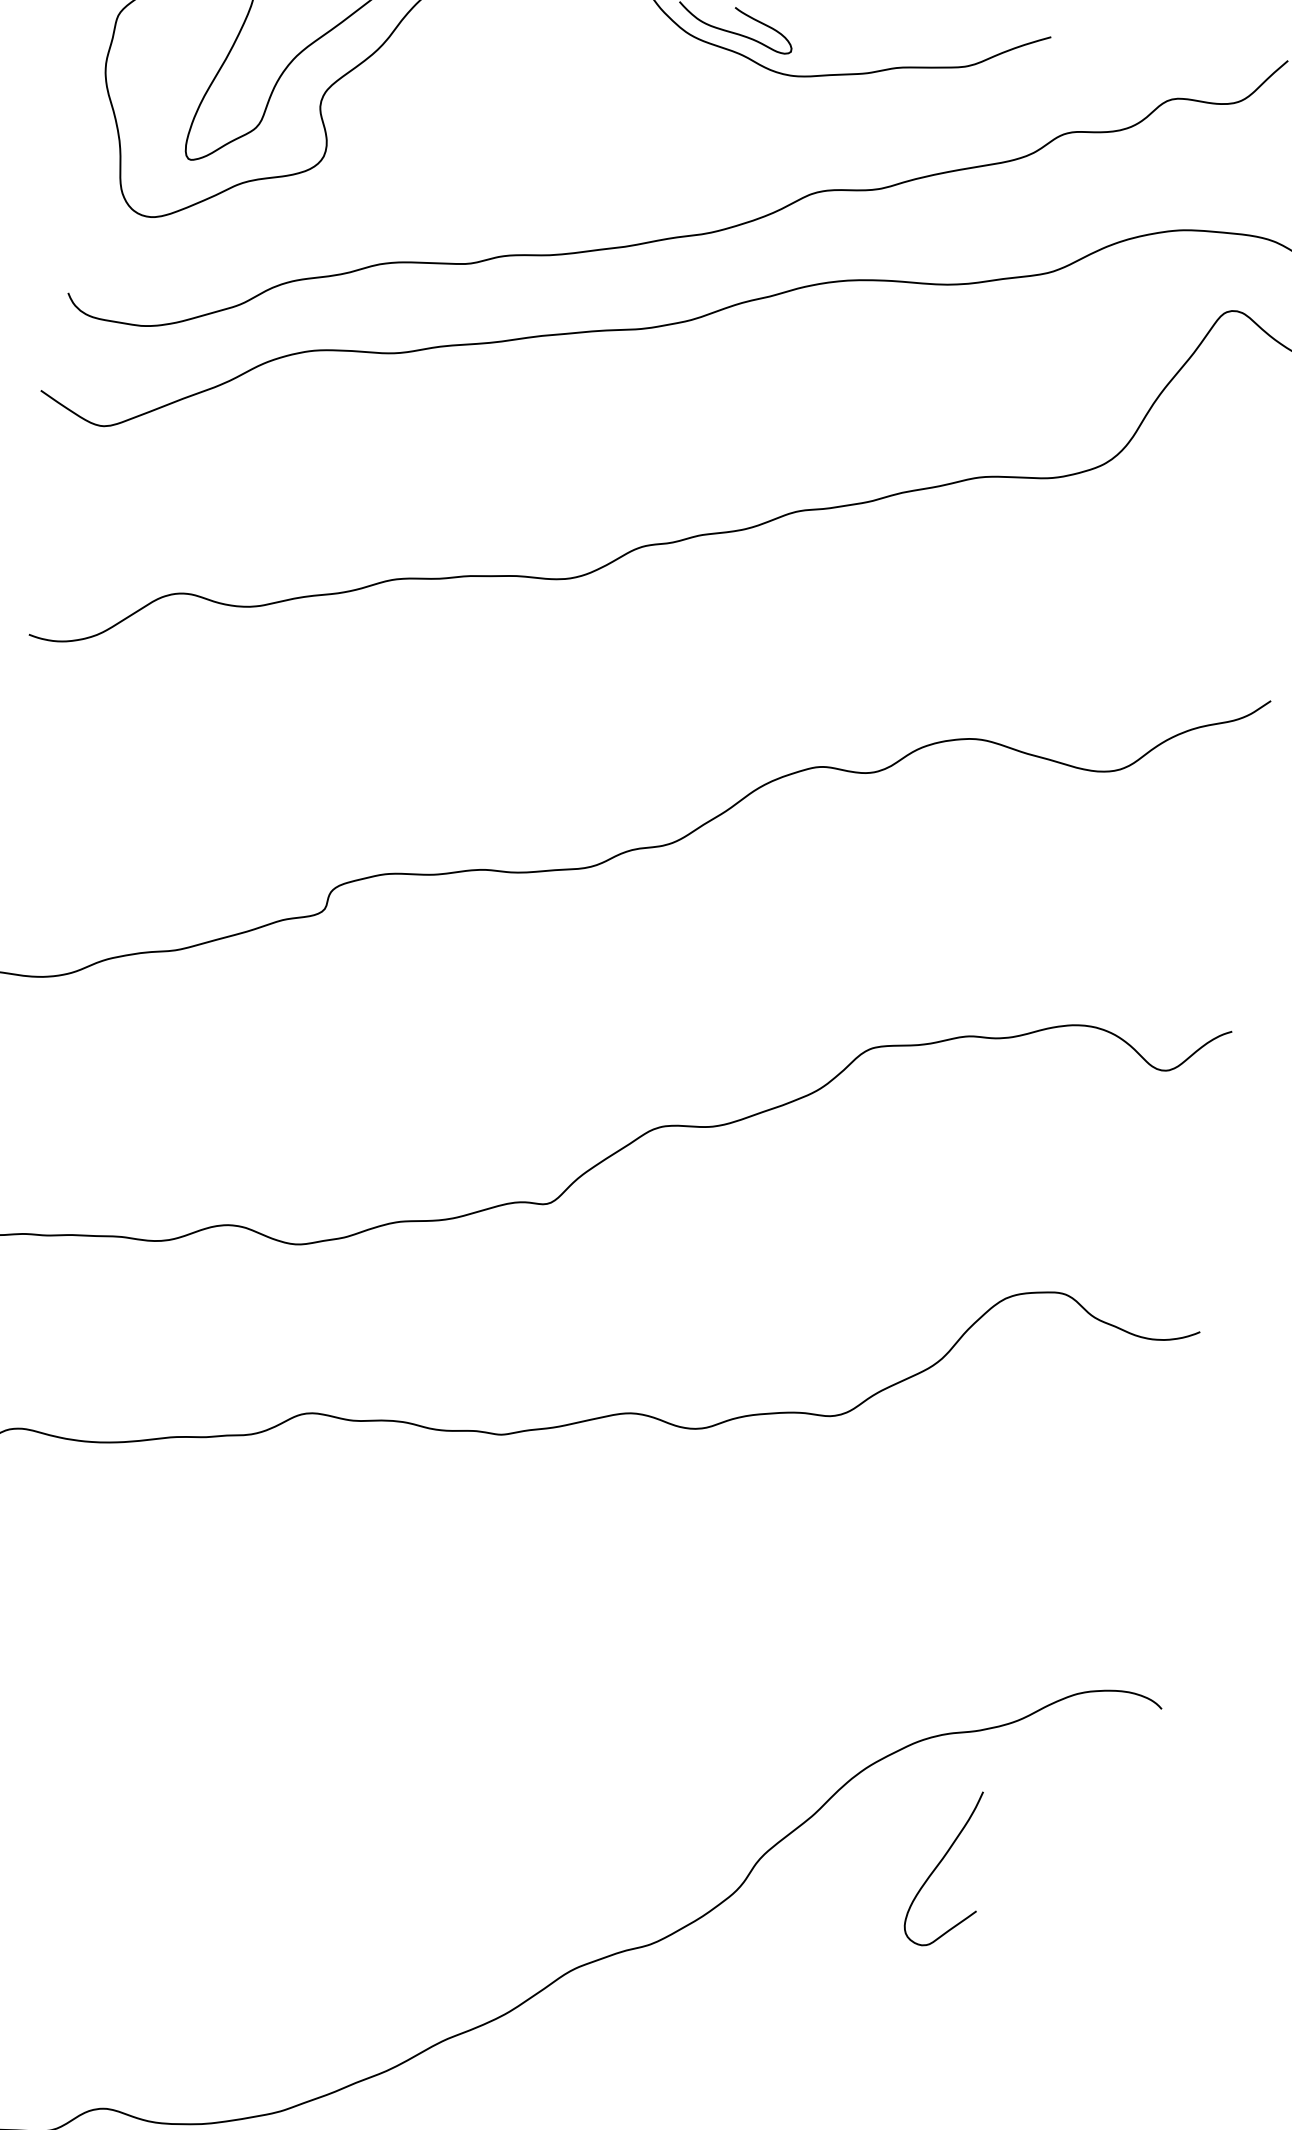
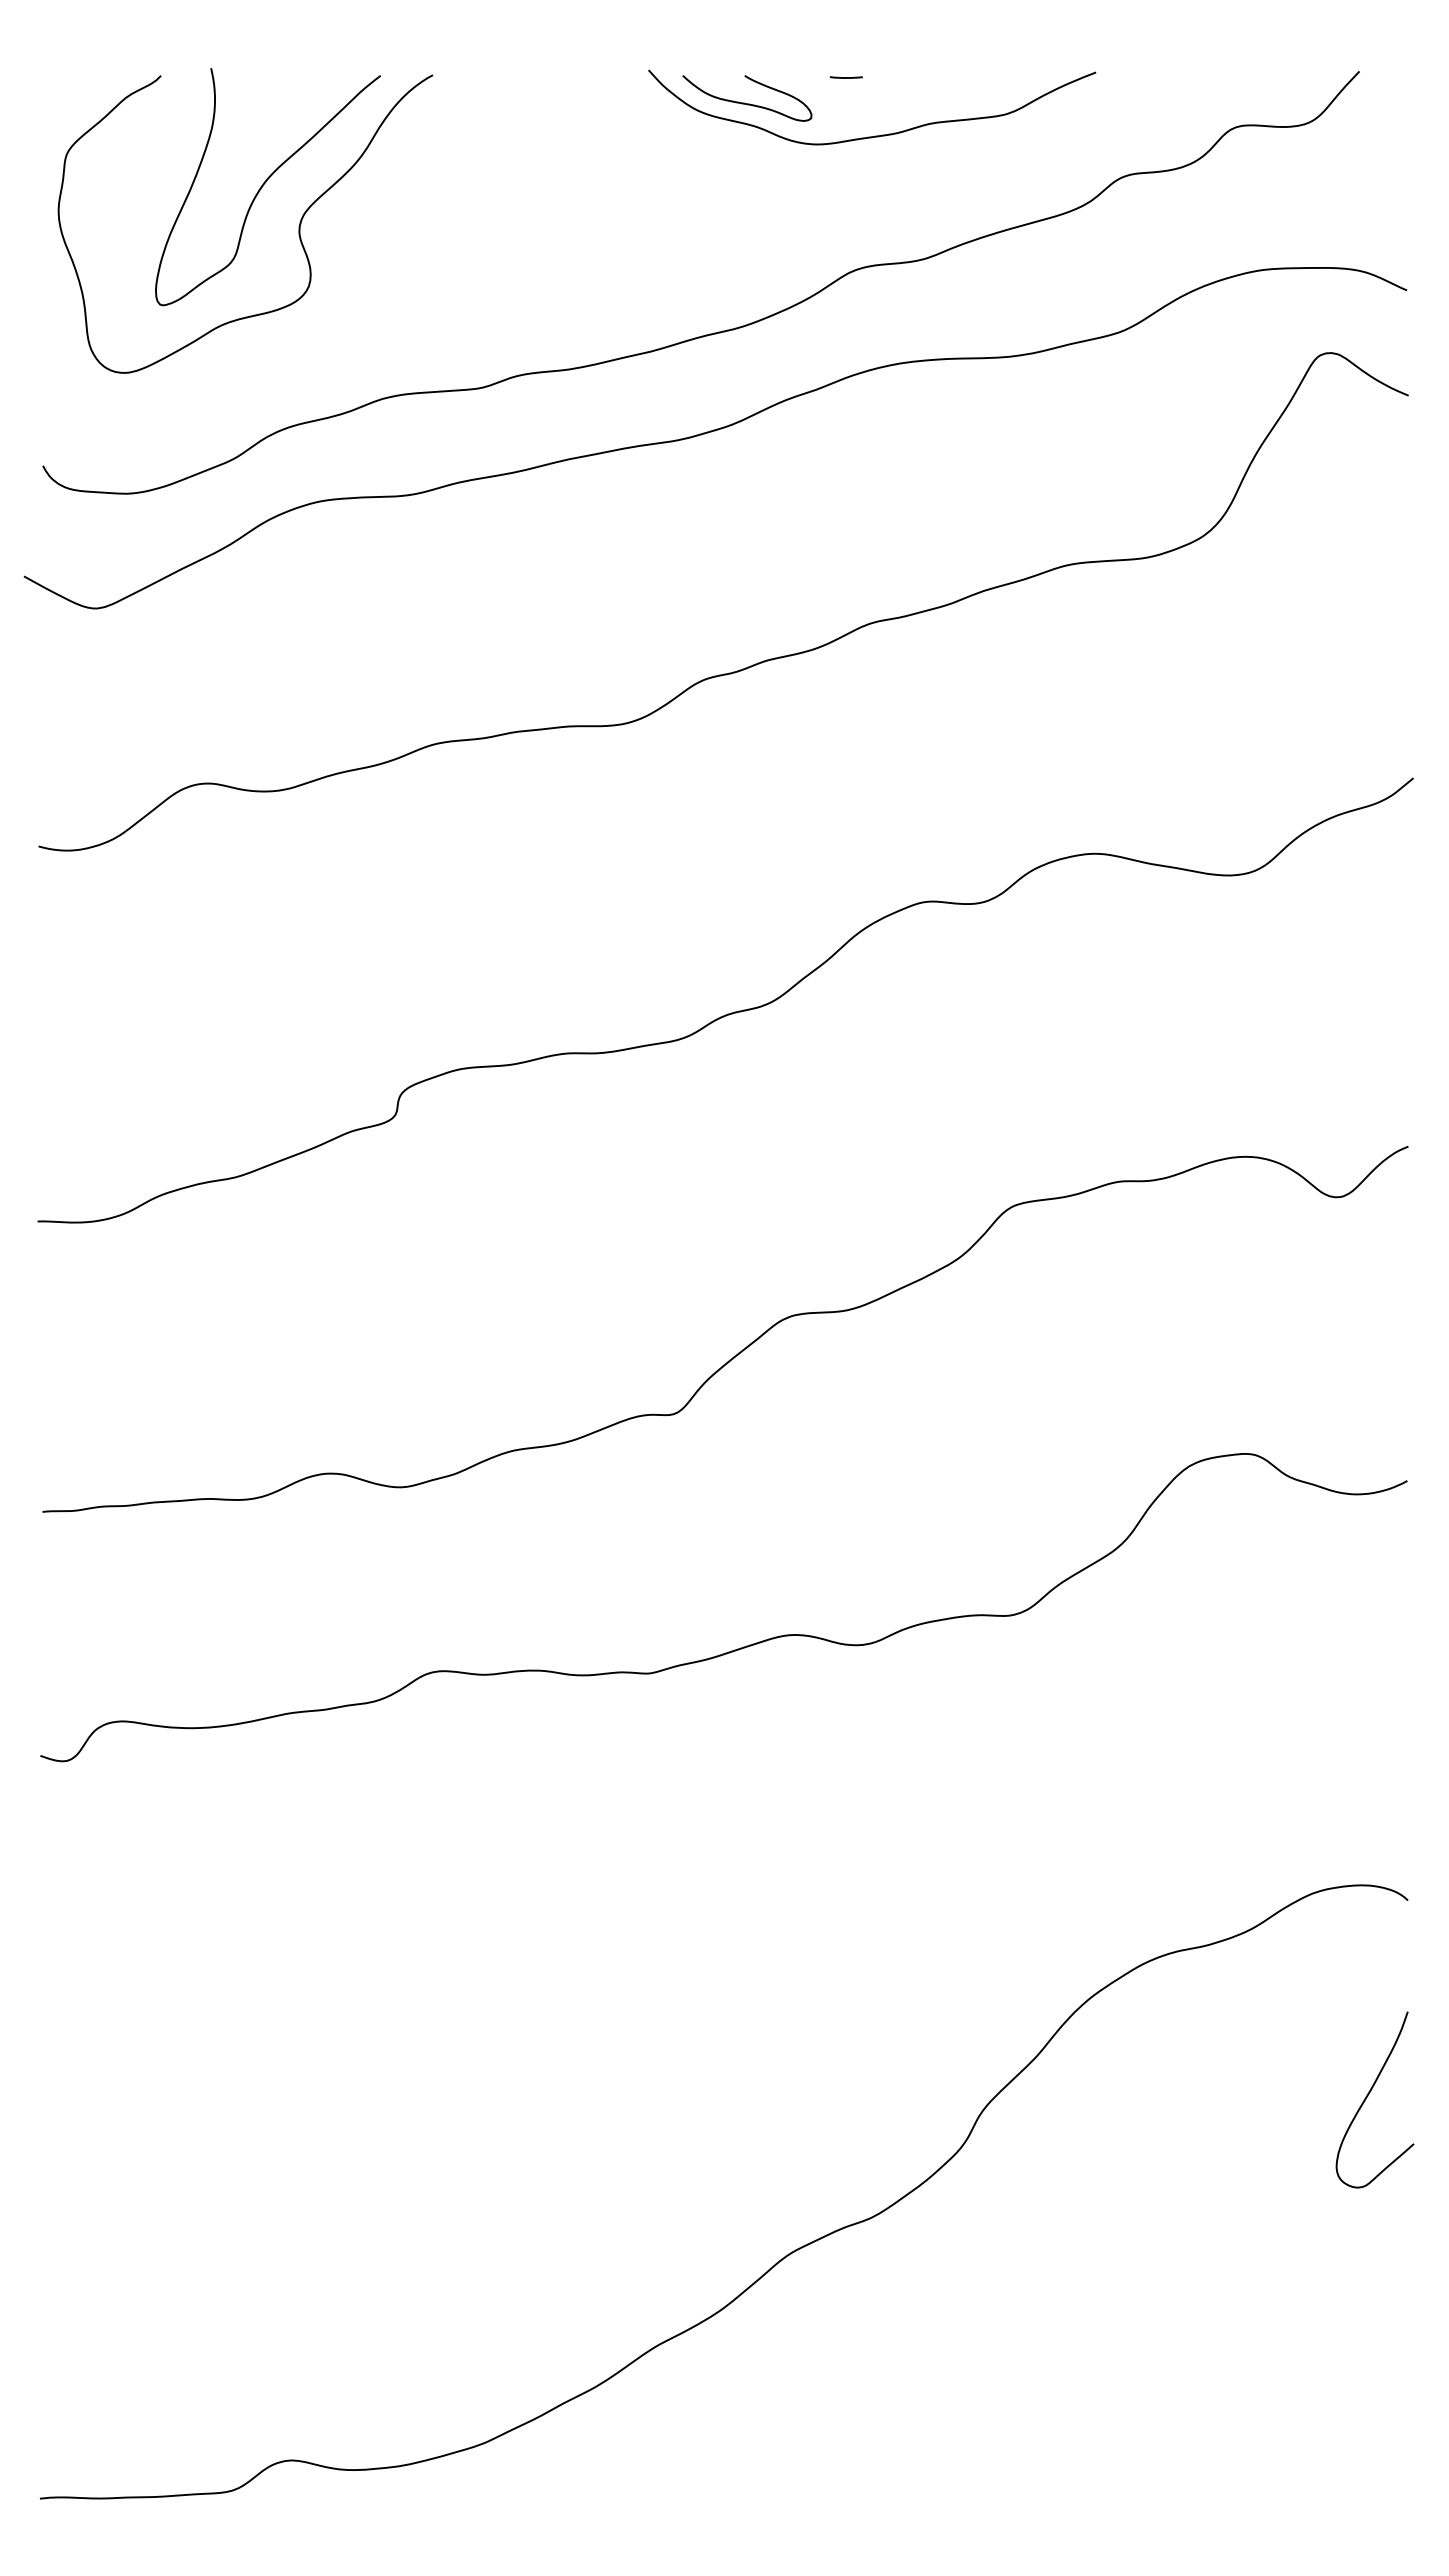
line: (825, 18) -> (845, 77), added
curve: (940, 1864) -> (1368, 2096), moved

